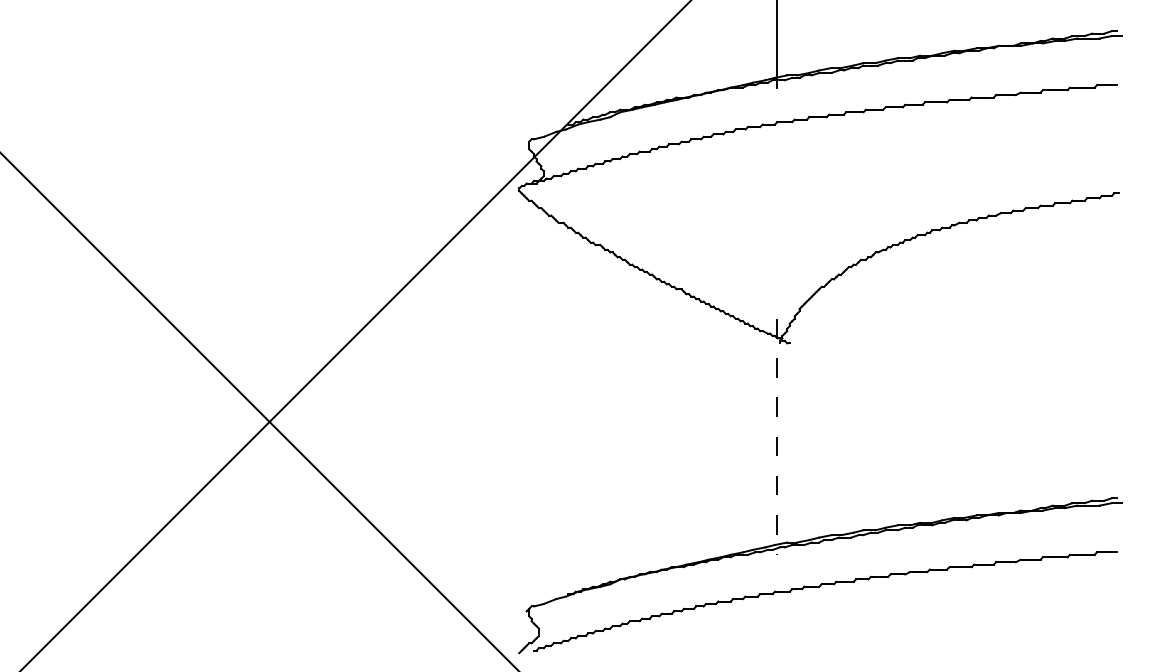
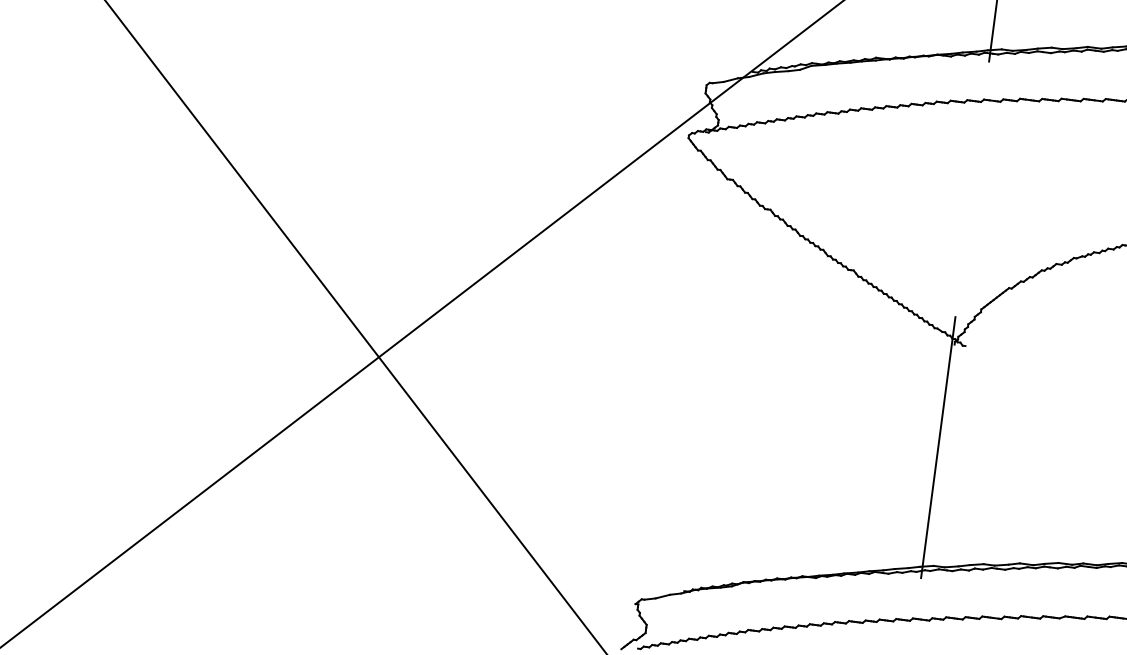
line: (777, 437) -> (938, 448), dashed -> solid

